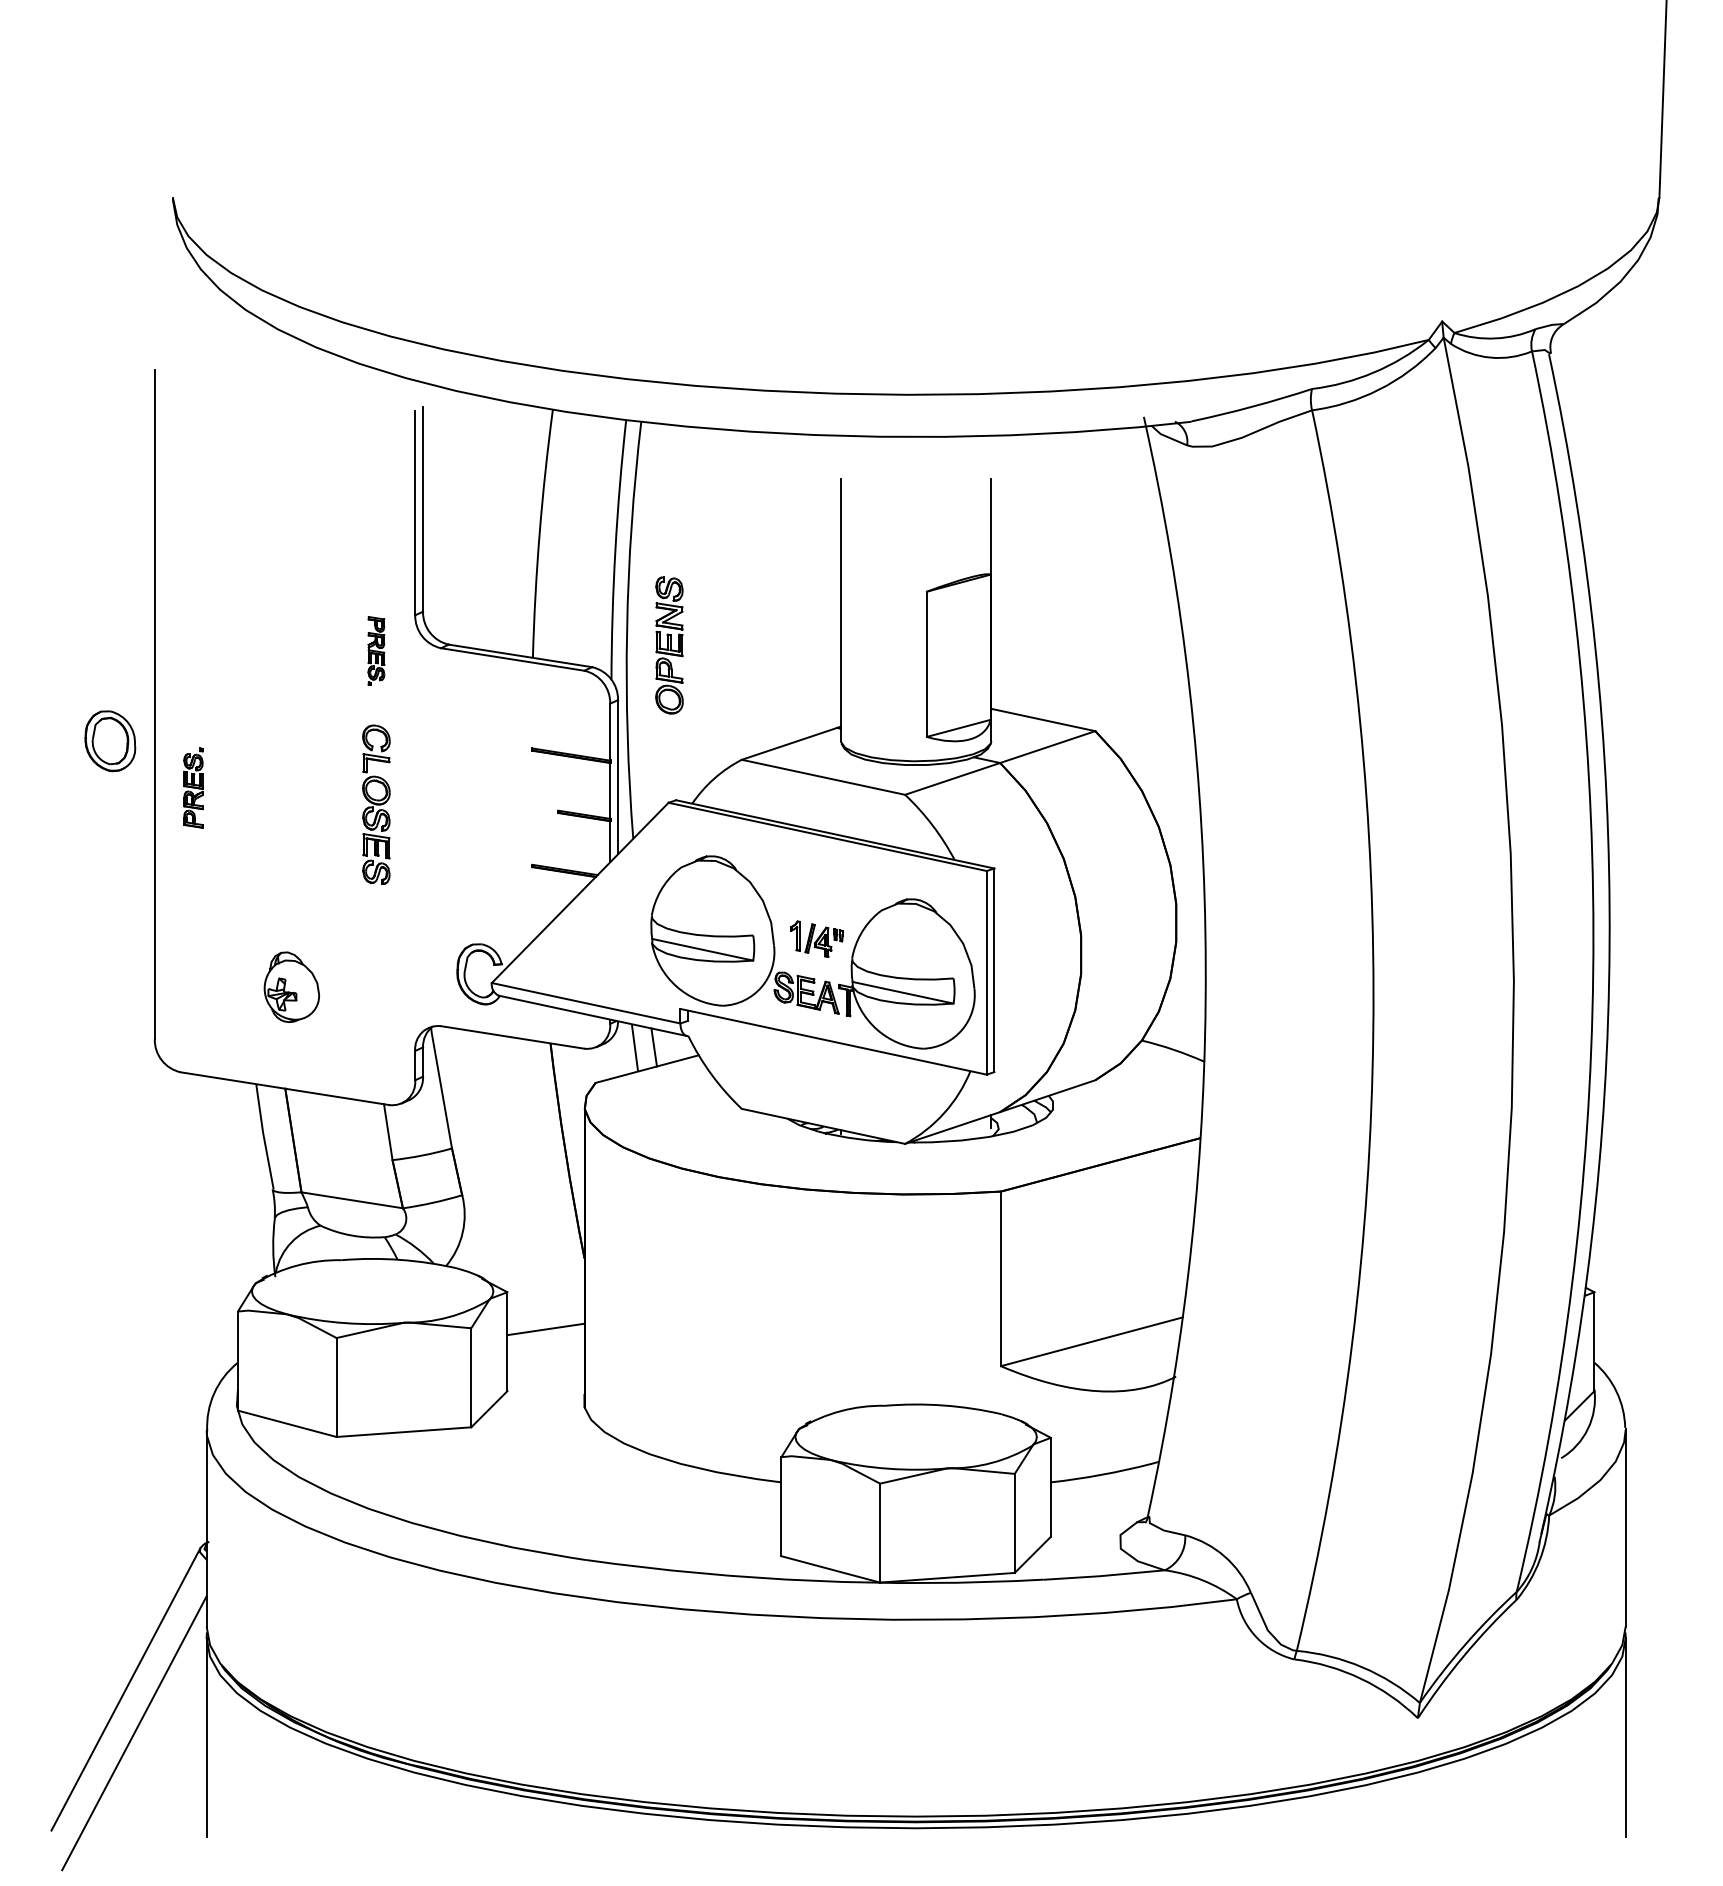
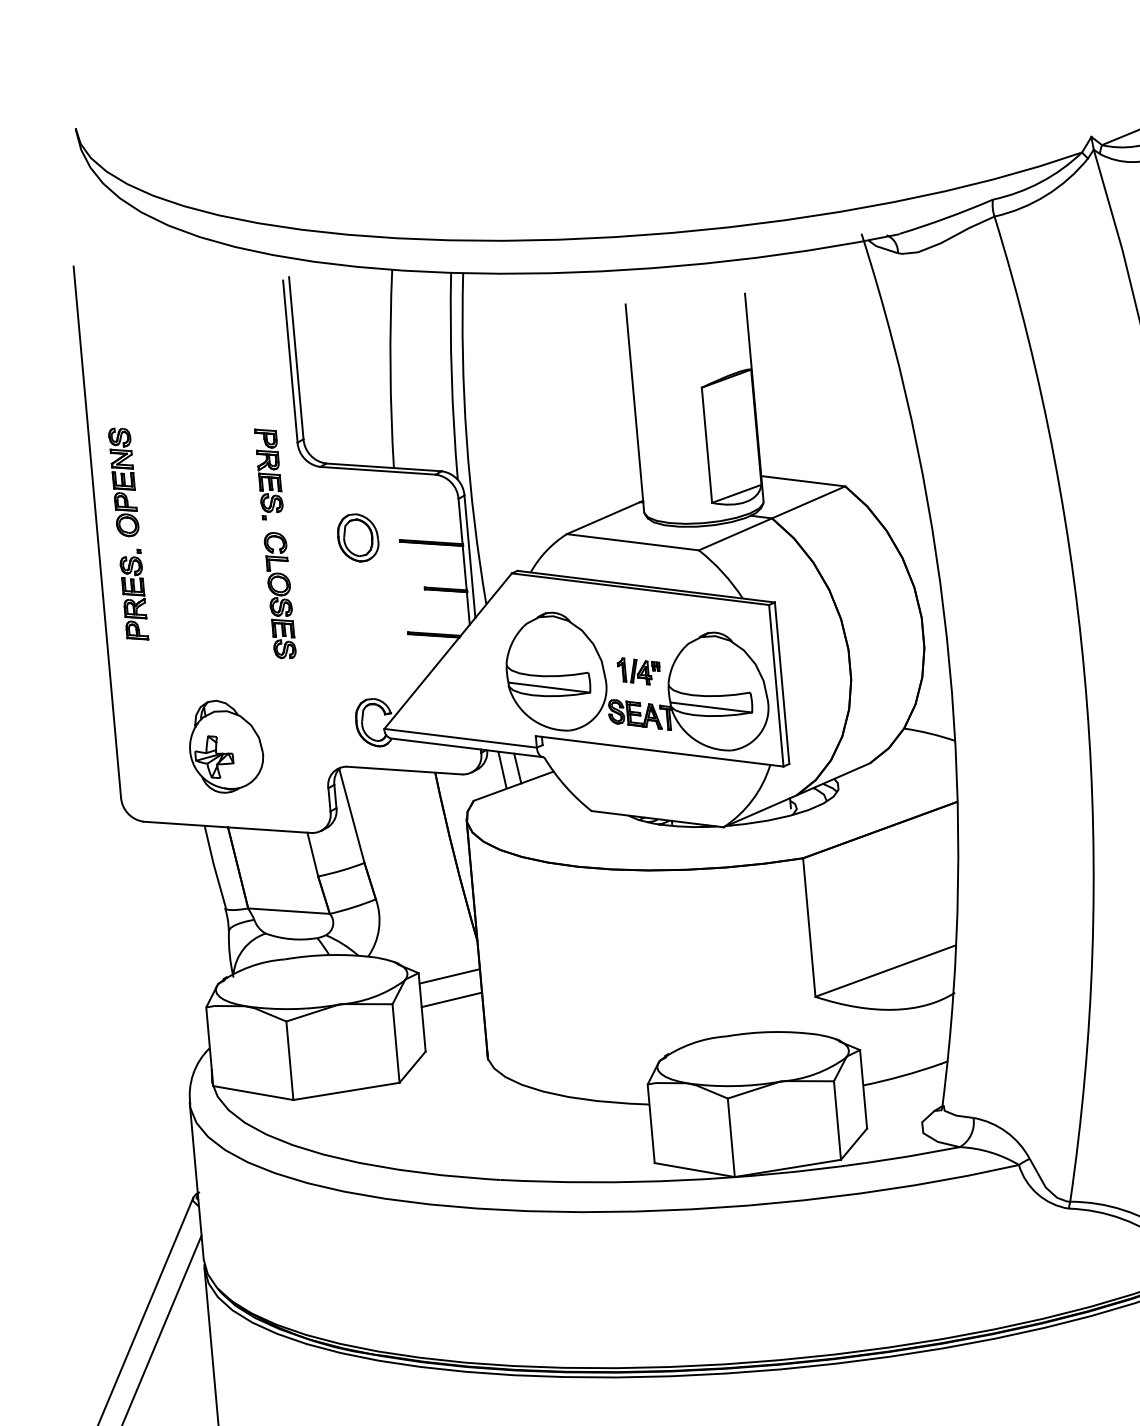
part: (669, 645) -> (123, 482), moved
part: (376, 650) -> (269, 473), size x1.67
part: (110, 741) -> (358, 538), moved
part: (193, 787) -> (133, 594), size x1.43
part: (291, 987) -> (225, 746), size x1.67
line: (545, 1299) -> (449, 976), added

